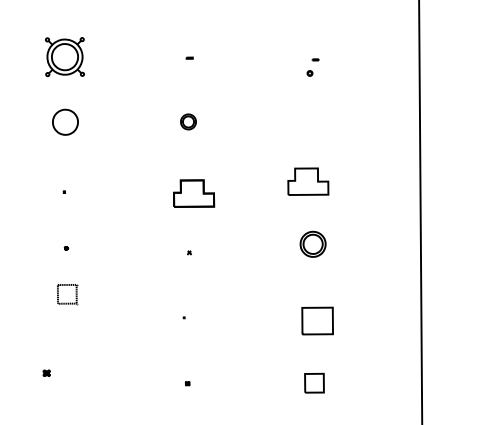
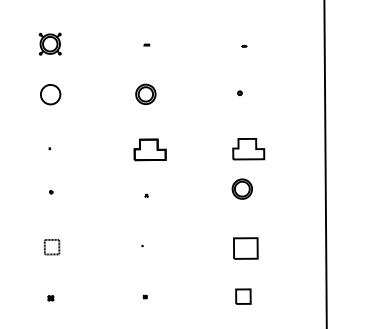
part: (64, 56) -> (49, 43), size x0.71
part: (309, 73) -> (239, 93), moved
part: (188, 121) -> (145, 94), size x1.67
part: (308, 181) -> (248, 149), moved
part: (67, 294) -> (52, 247), moved
part: (46, 372) -> (50, 297), moved

